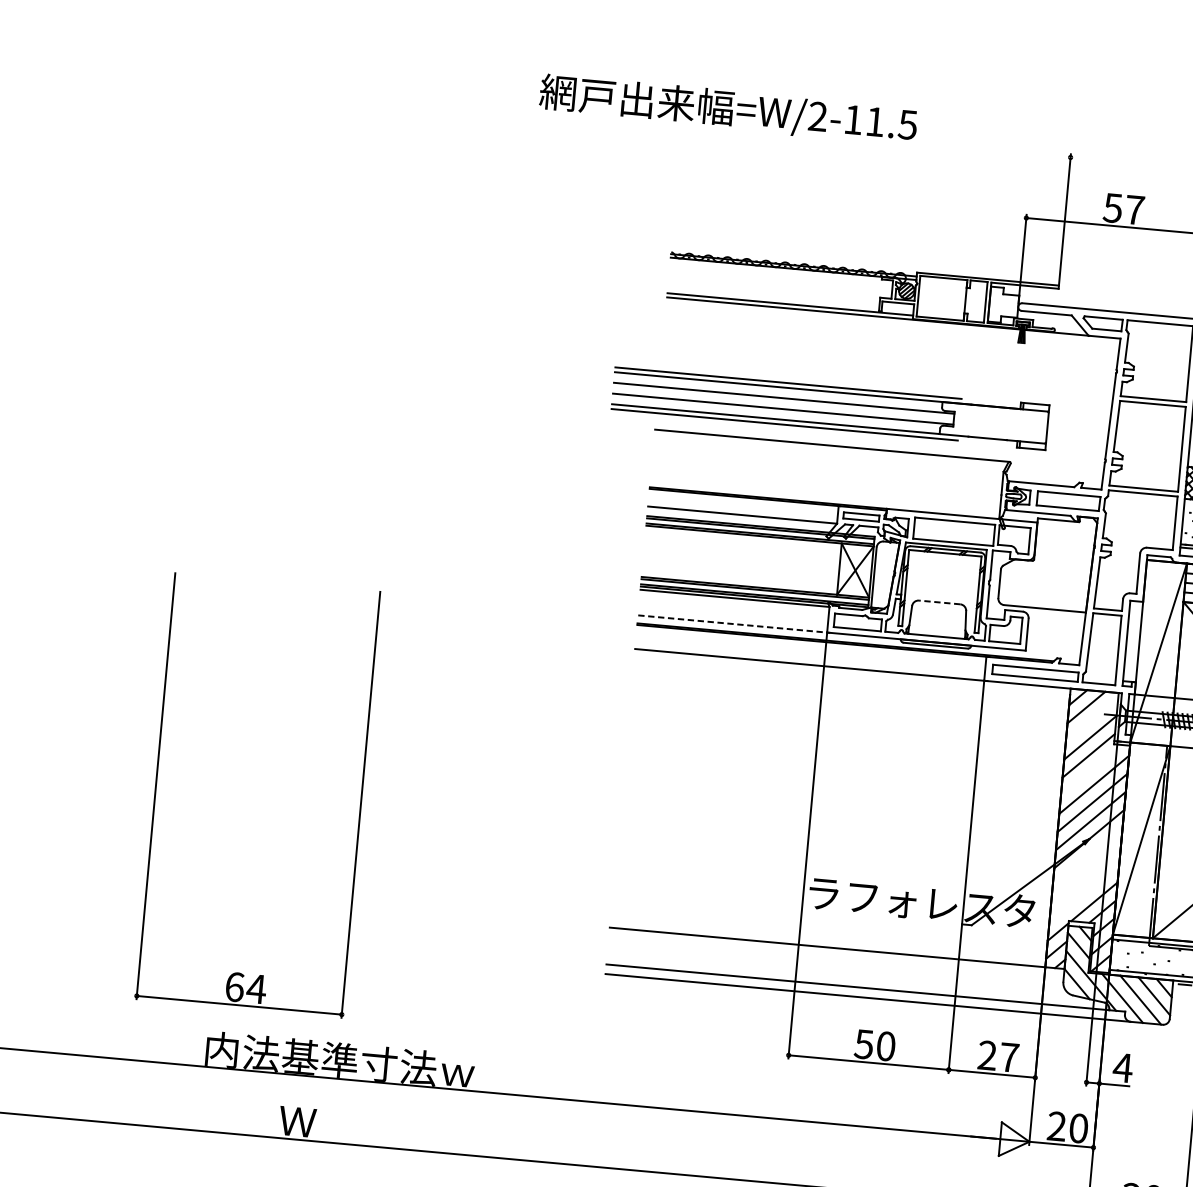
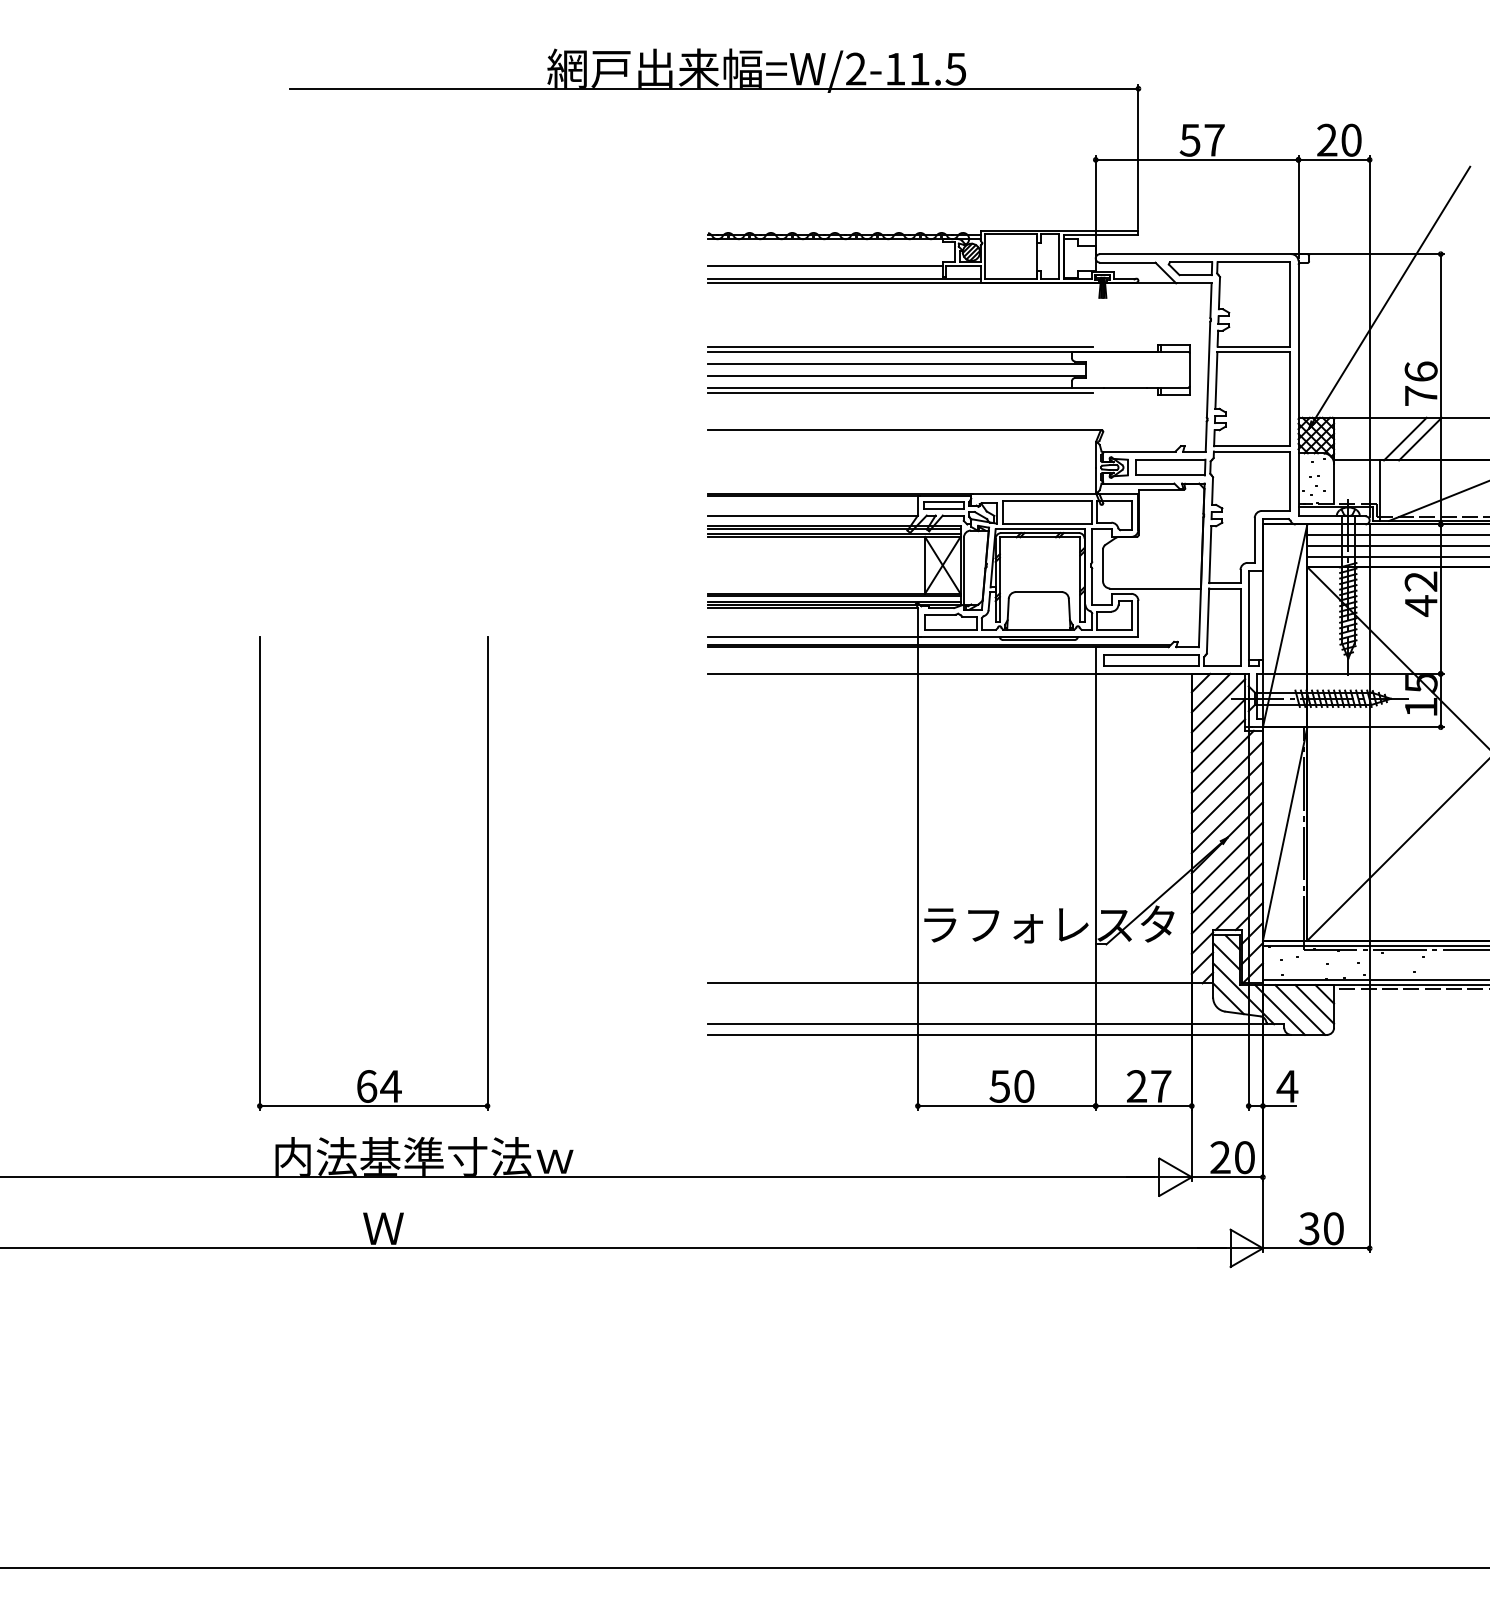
line: (688, 122) -> (714, 88), added
line: (774, 291) -> (825, 266), added
part: (830, 407) -> (948, 369), moved
line: (939, 602) -> (1038, 592), dashed -> solid
line: (734, 624) -> (814, 636), dashed -> solid
line: (1092, 719) -> (1218, 705), added
line: (1091, 770) -> (1222, 761), added
part: (156, 786) -> (260, 873), moved
line: (1086, 856) -> (1226, 857), added
line: (1085, 874) -> (1226, 877), added
line: (1083, 892) -> (1226, 897), added

